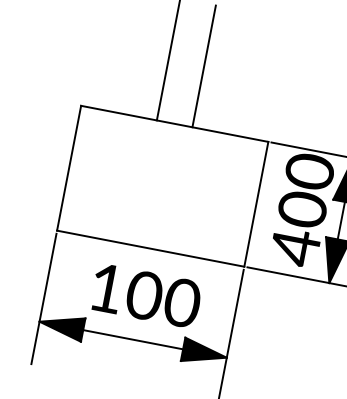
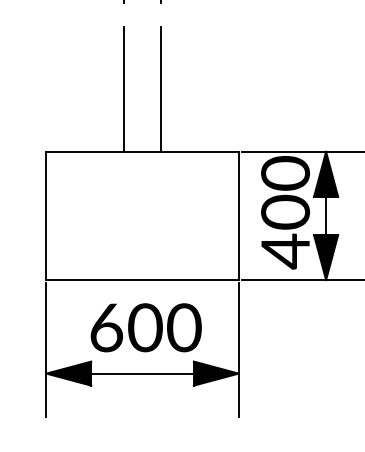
text: (106, 288) -> (106, 327), 100 -> 600

